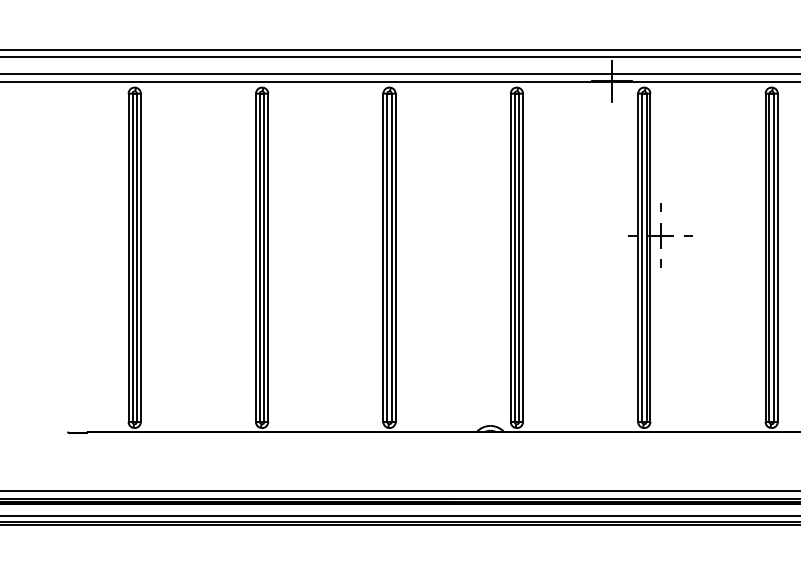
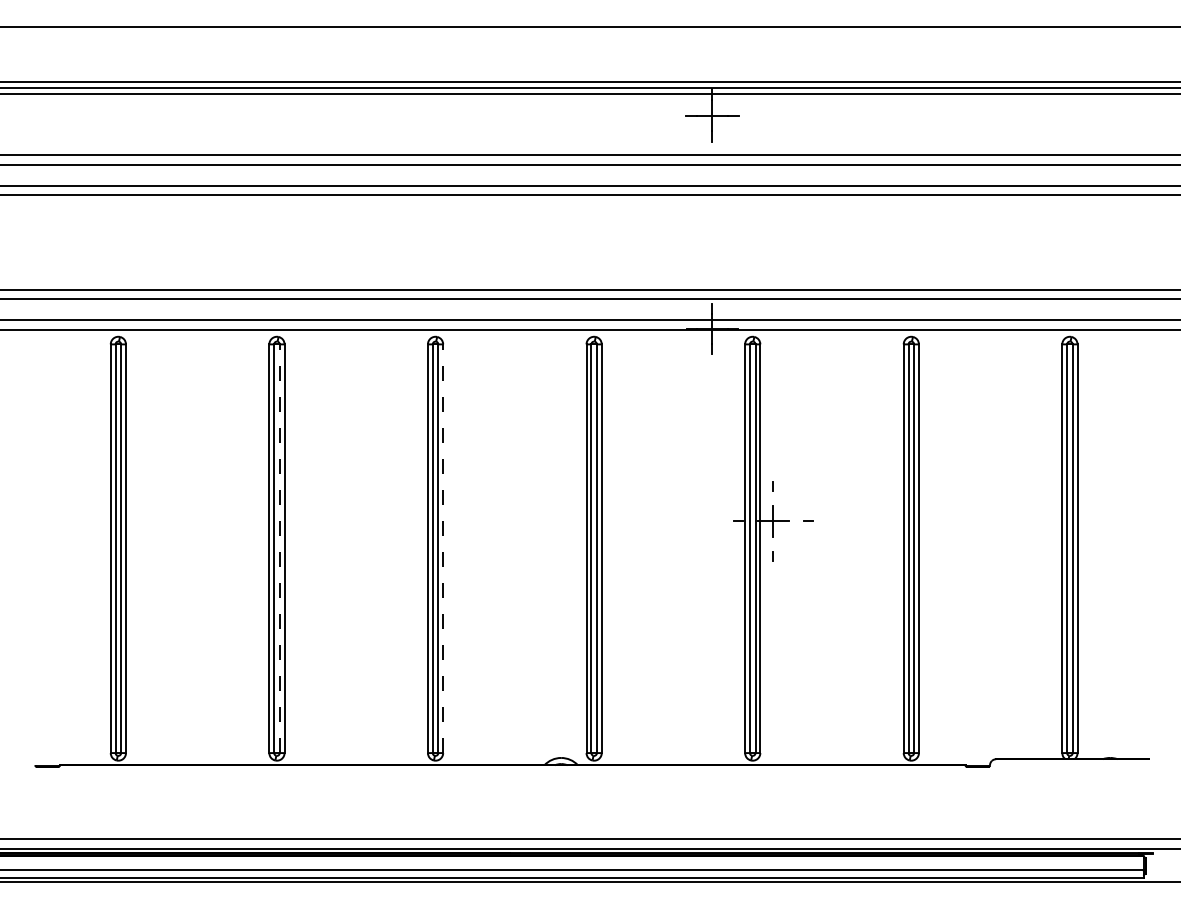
line: (264, 257) -> (279, 548), solid -> dashed
line: (395, 257) -> (443, 548), solid -> dashed

